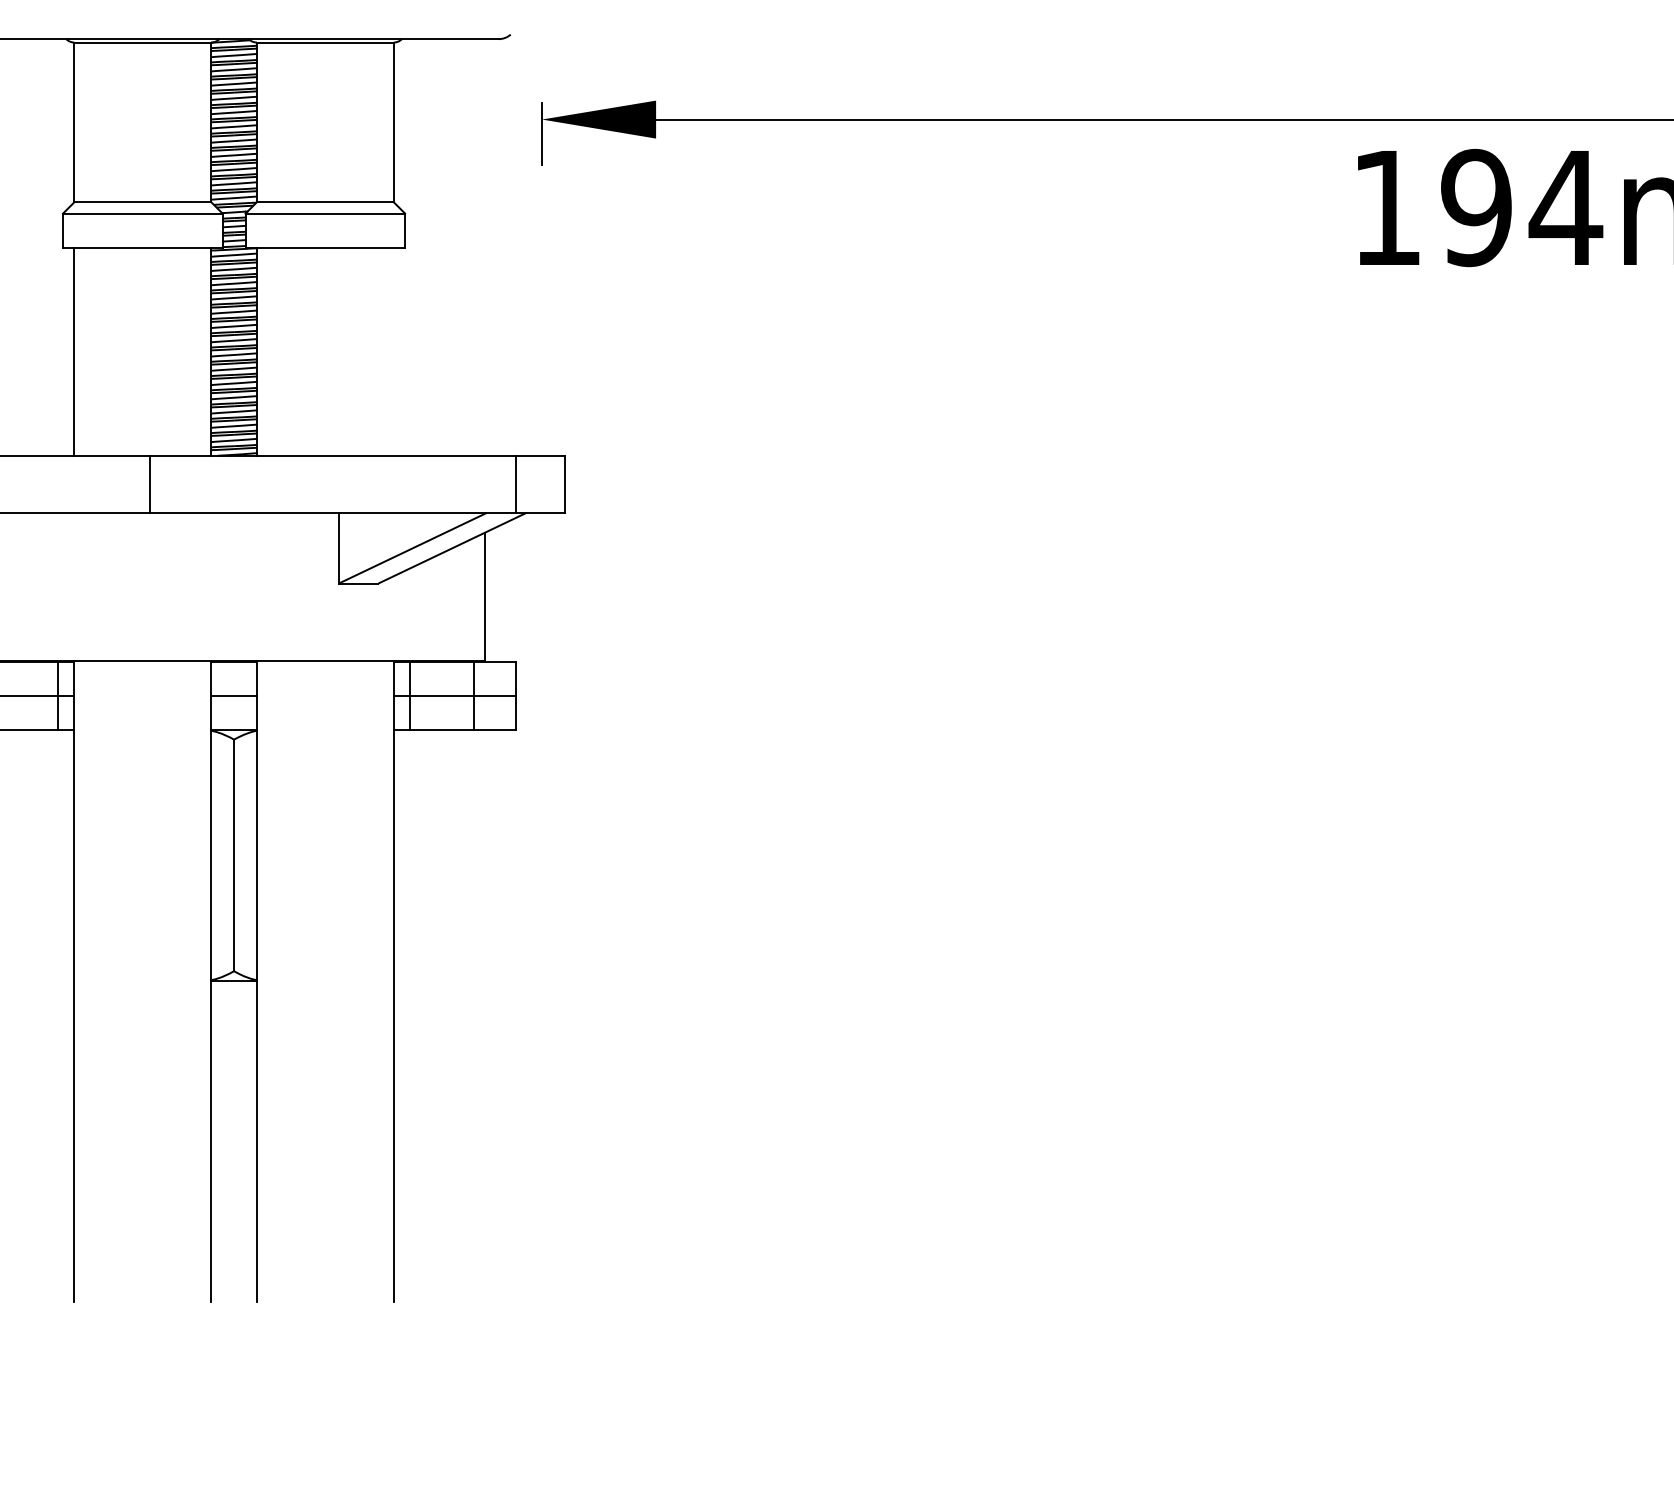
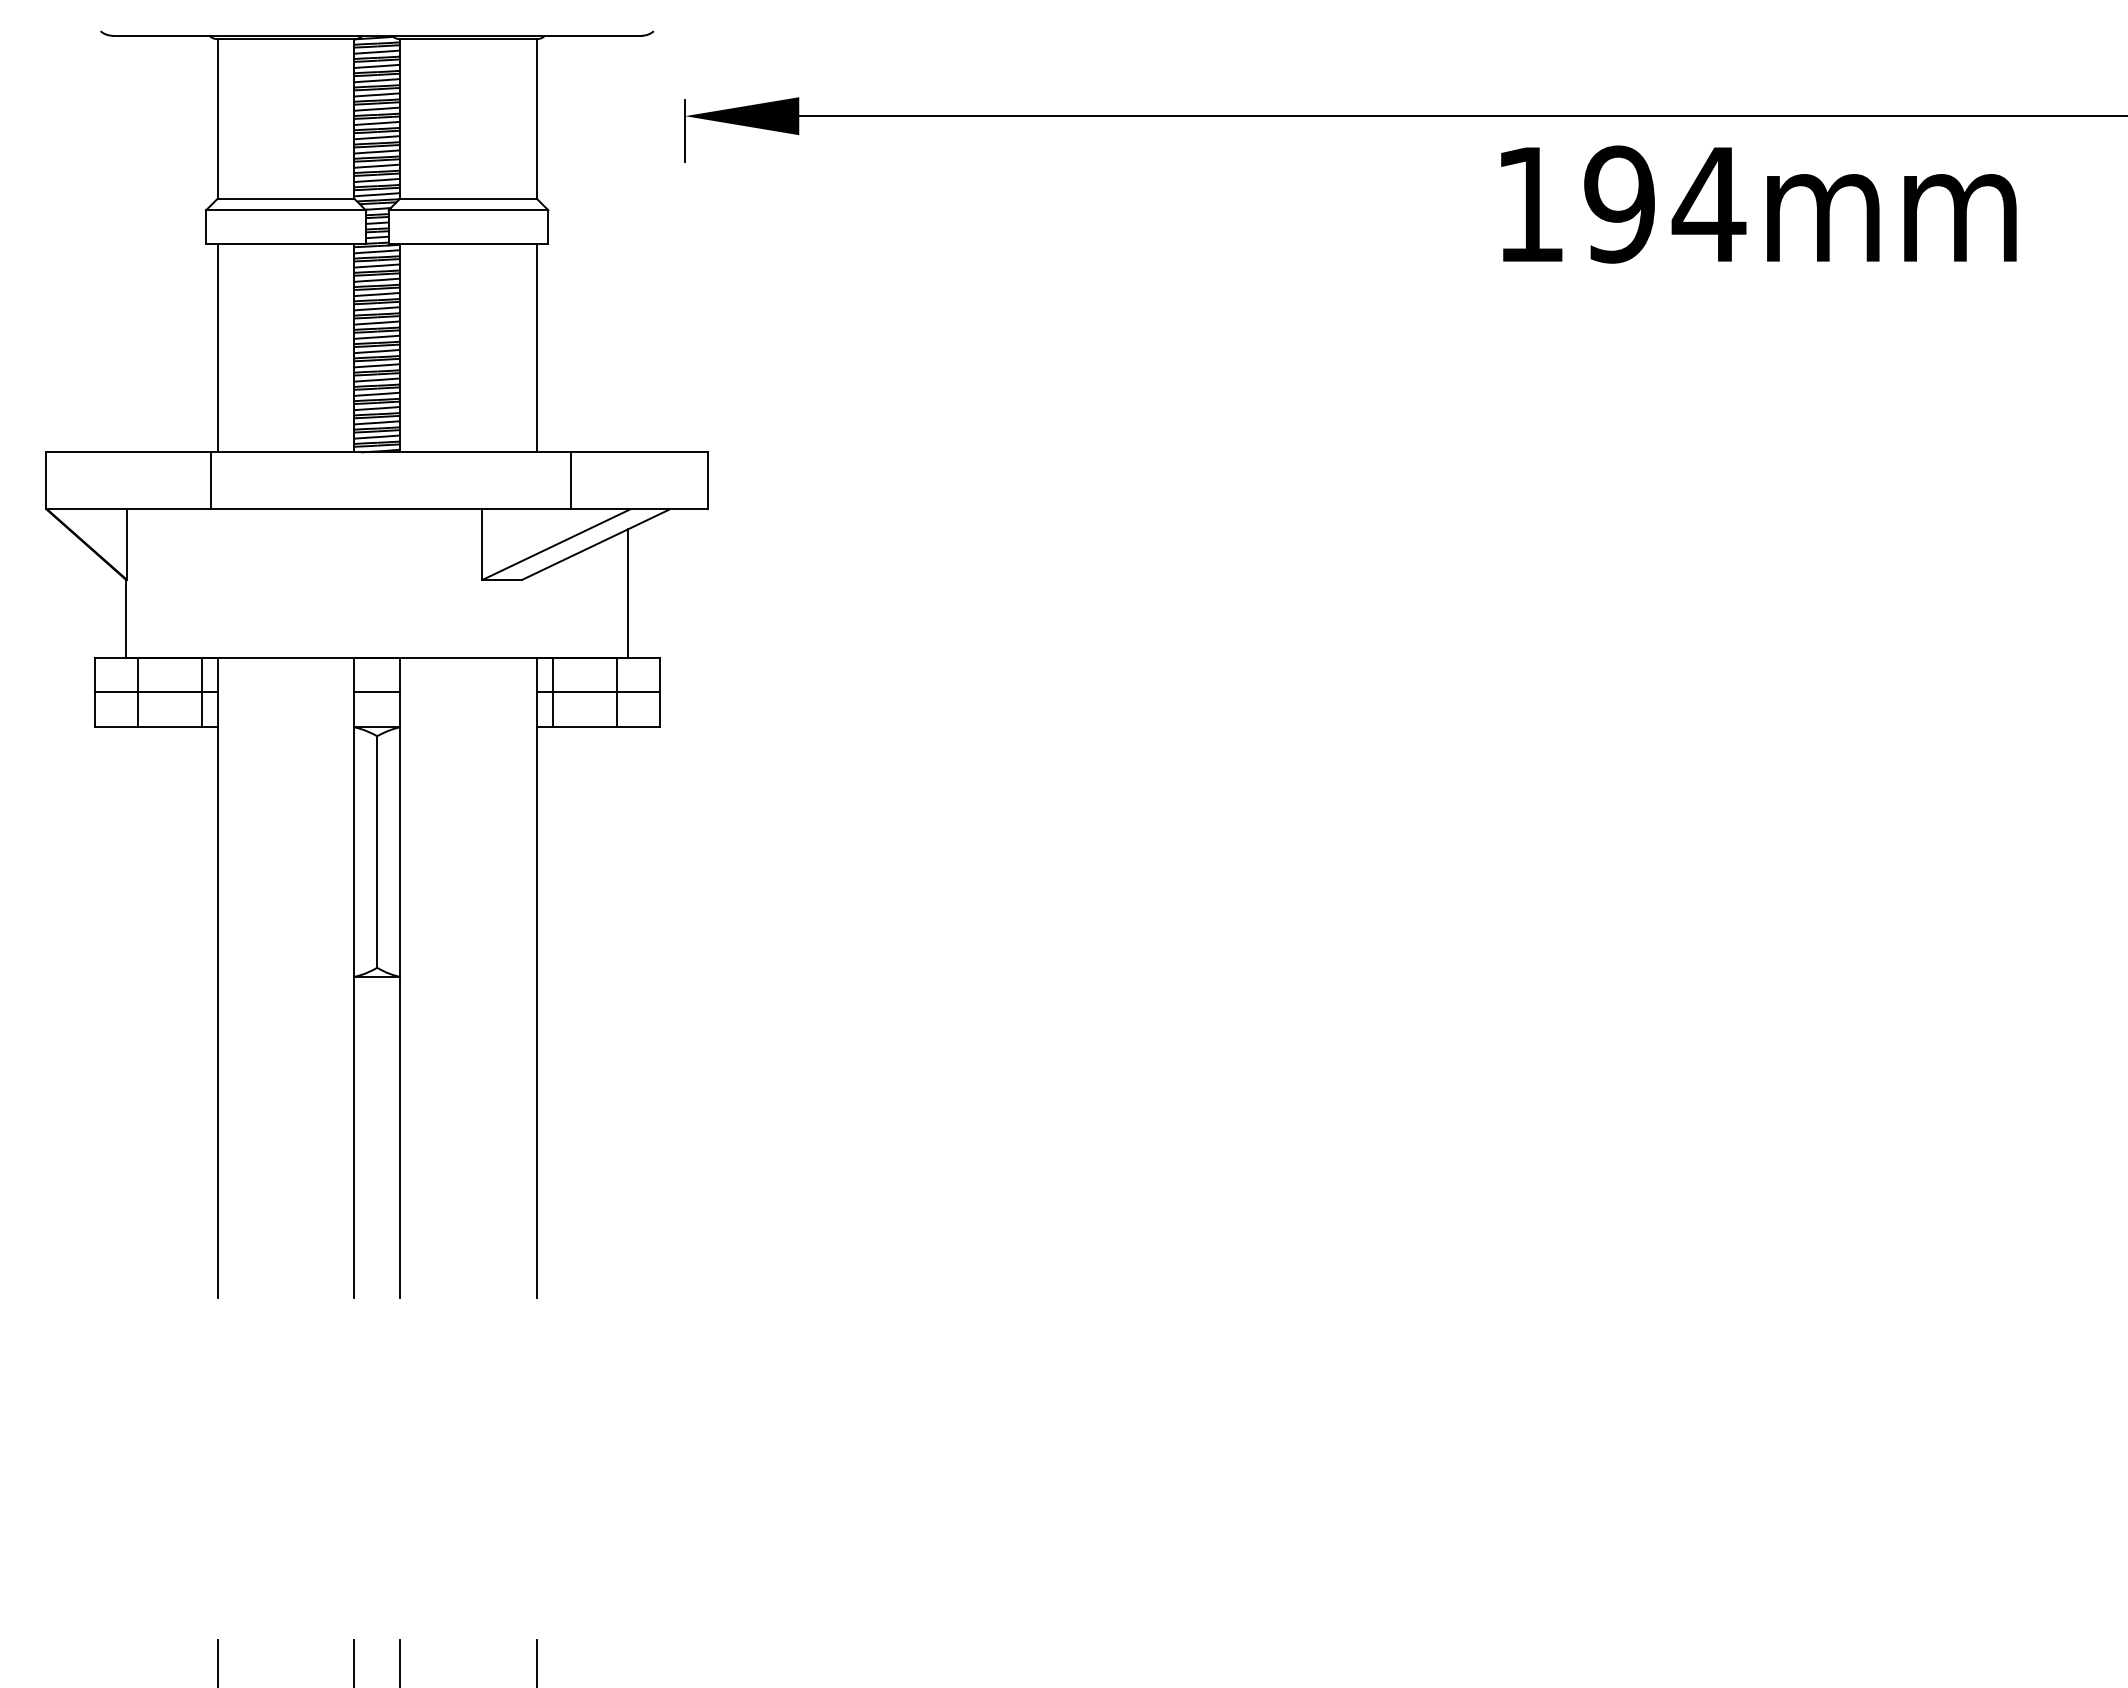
line: (393, 351) -> (536, 348), added
line: (149, 483) -> (210, 480), moved
line: (515, 483) -> (570, 480), moved

